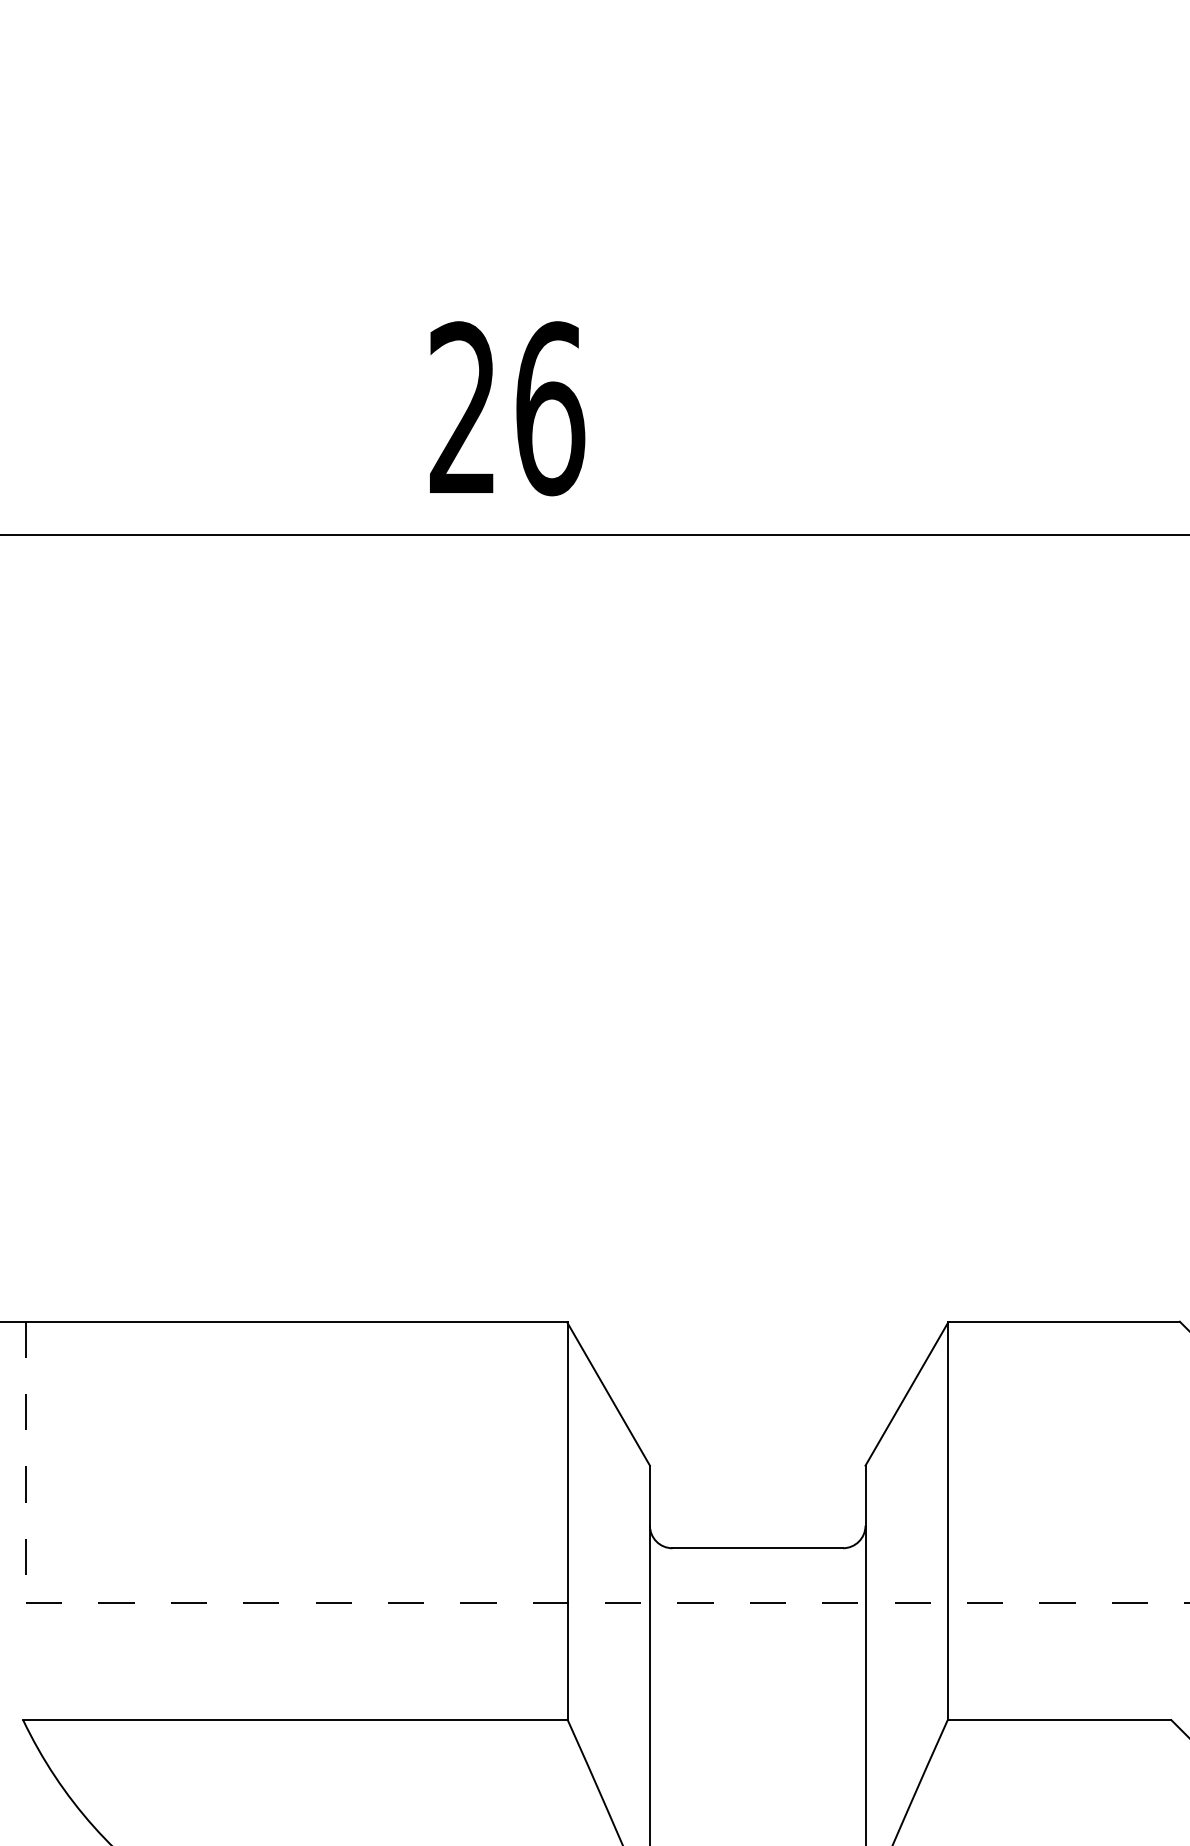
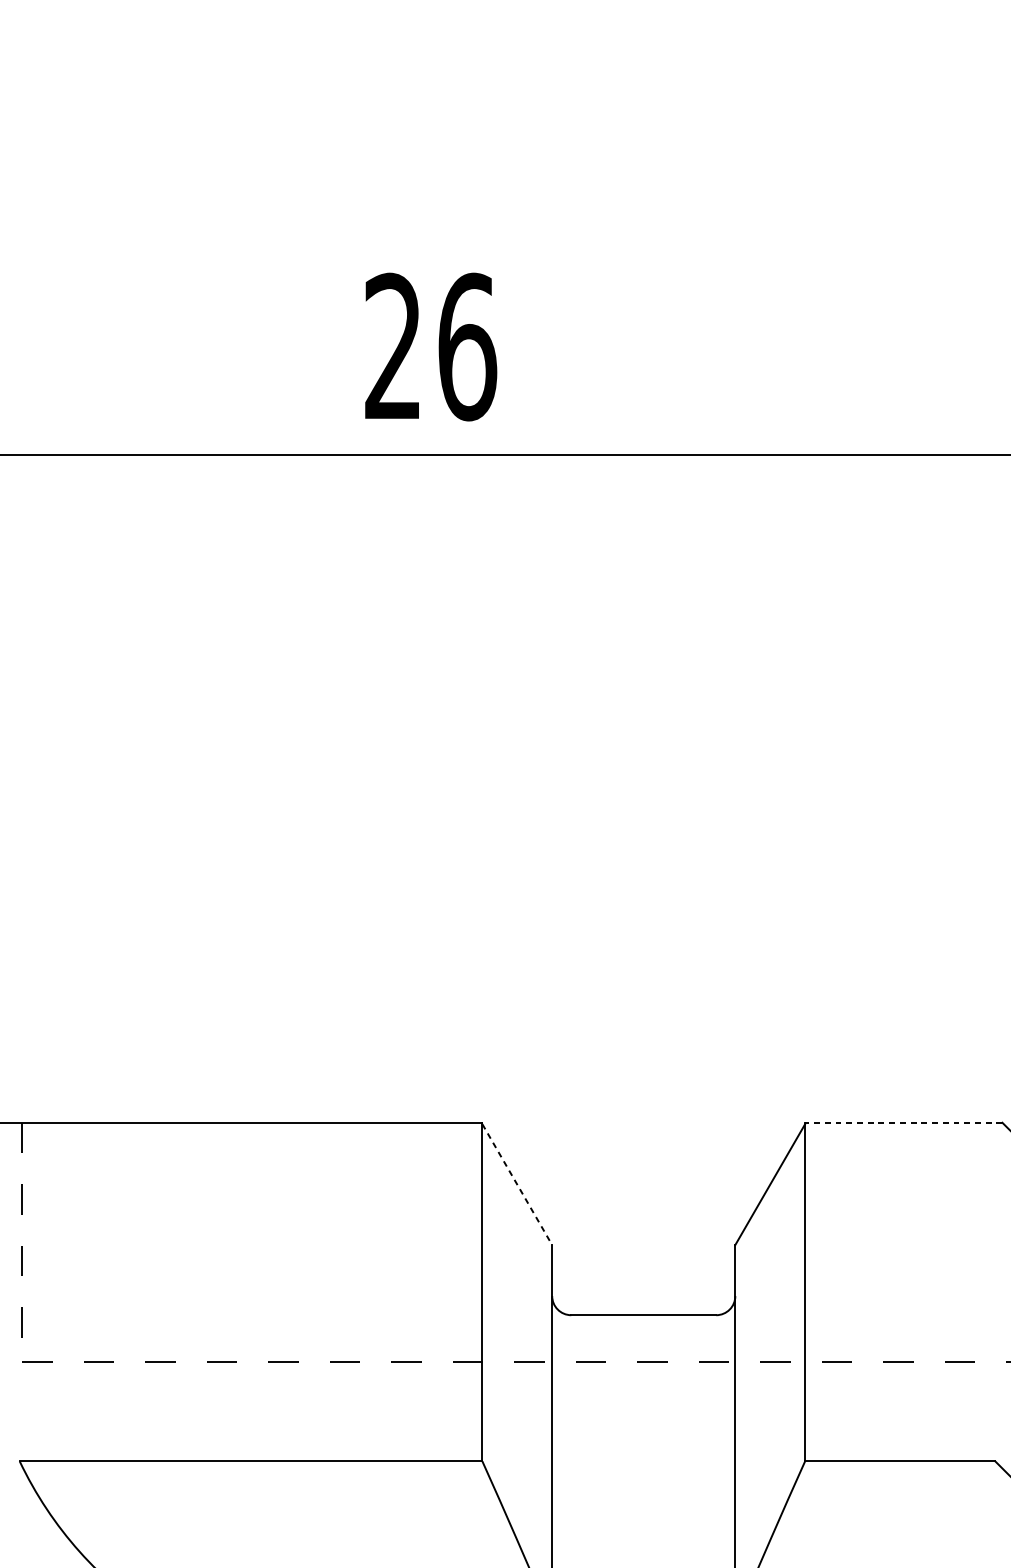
line: (1063, 1321) -> (903, 1122), solid -> dashed
line: (609, 1394) -> (517, 1184), solid -> dashed

